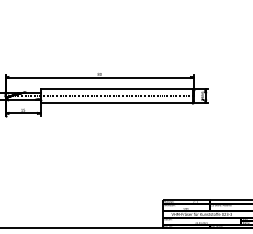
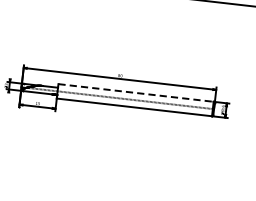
line: (116, 89) -> (135, 93), solid -> dashed

